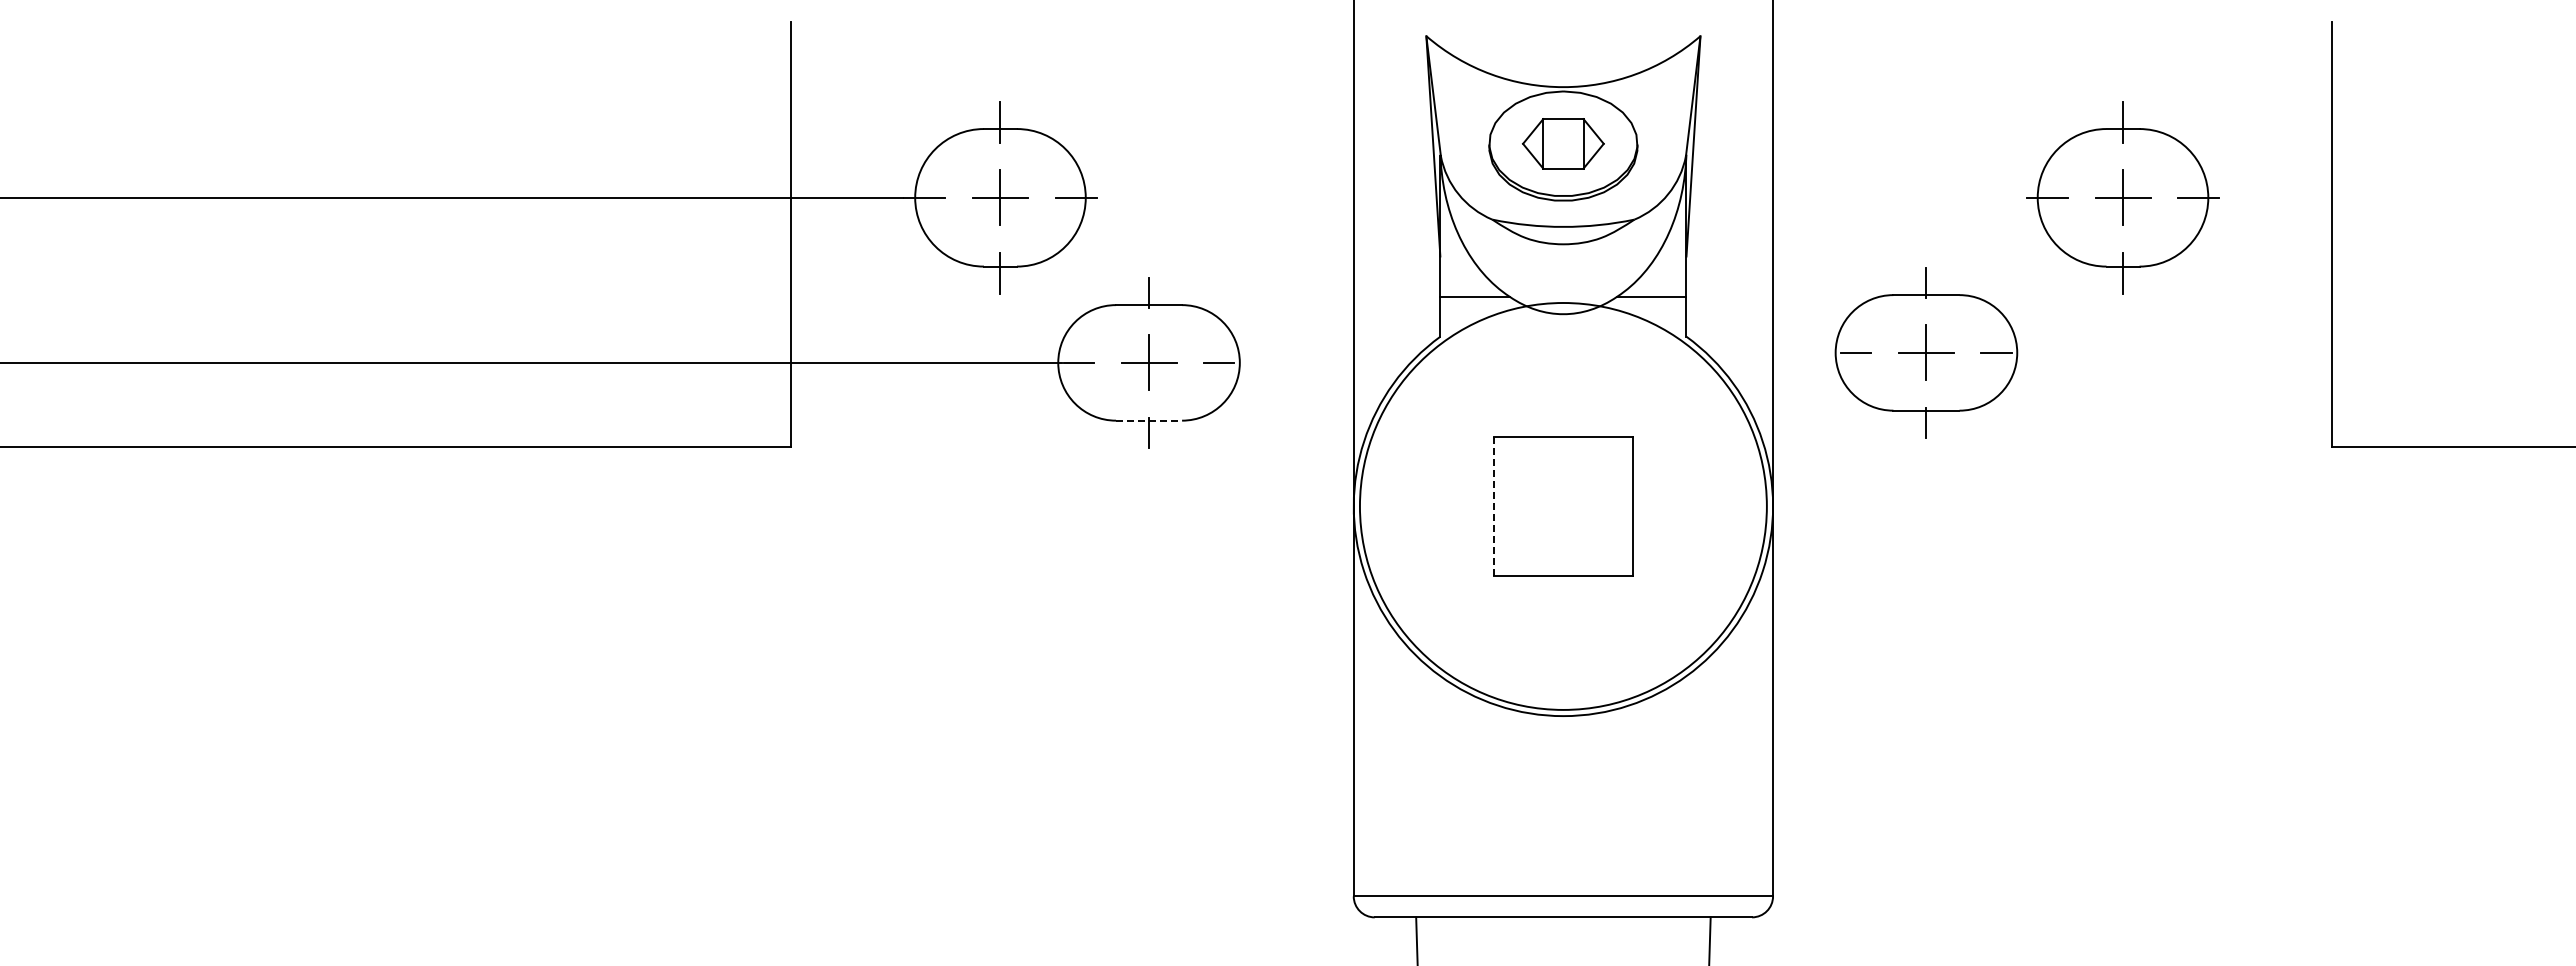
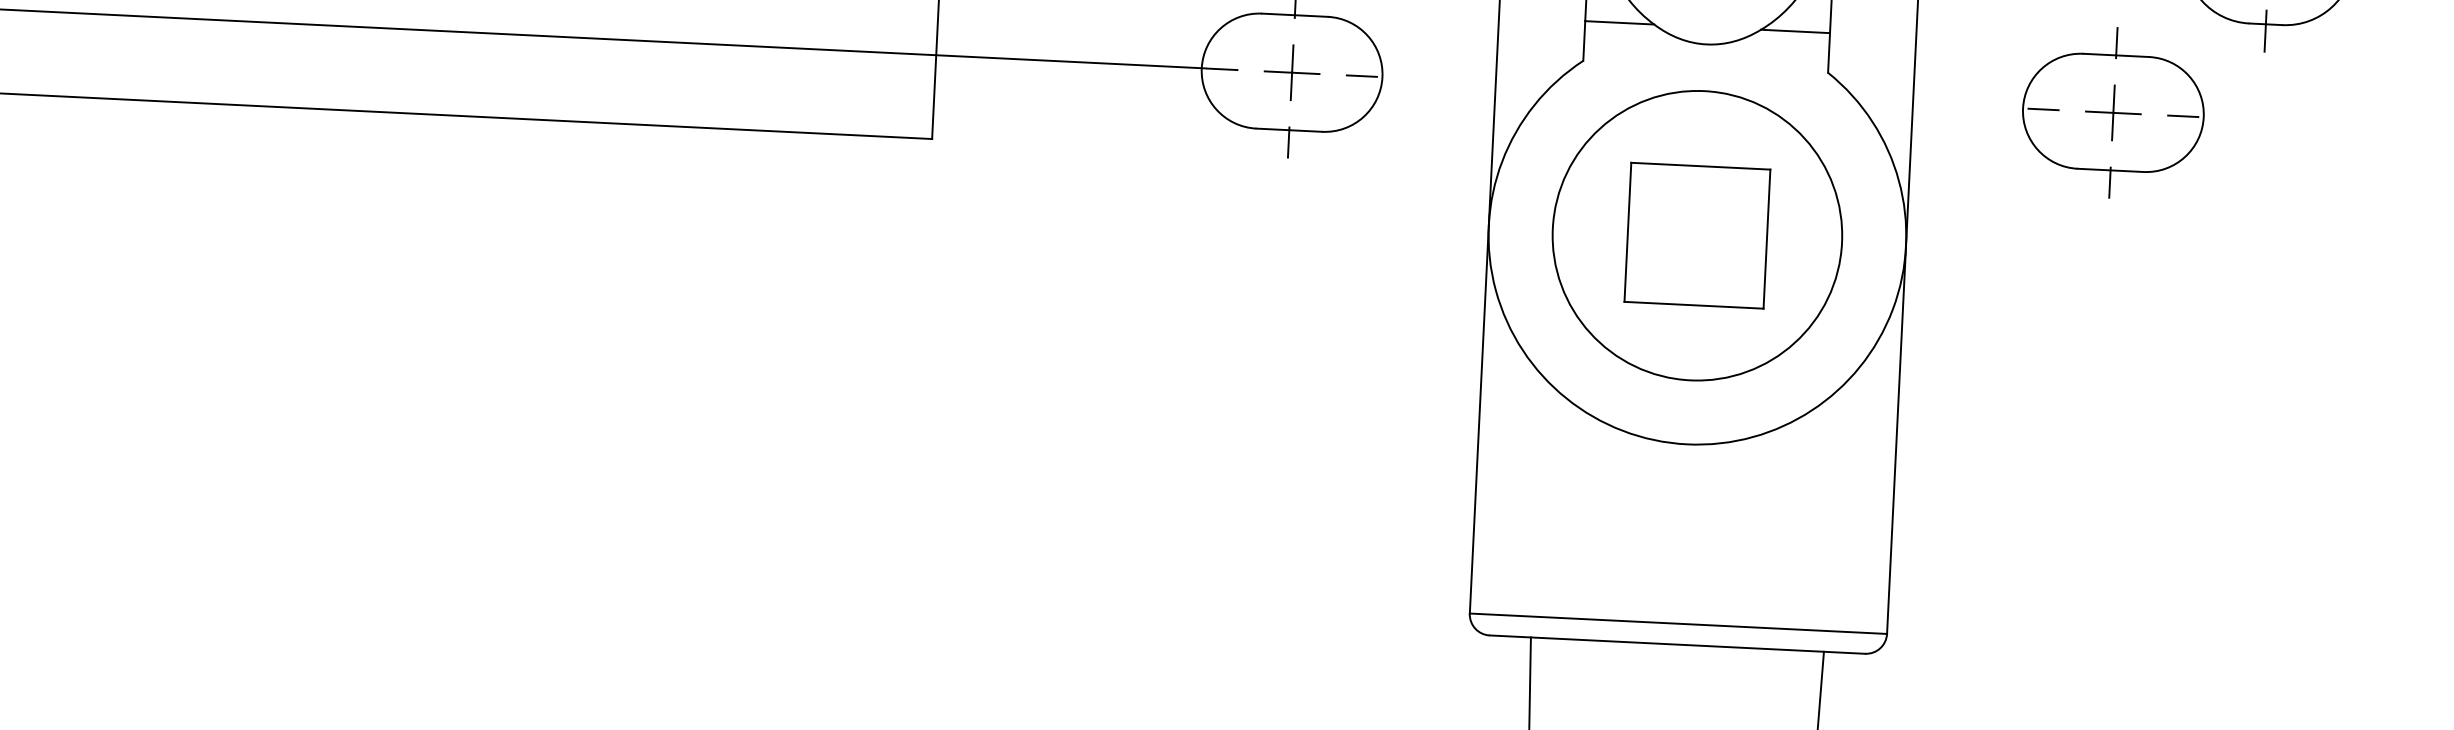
part: (1926, 352) -> (2113, 112), moved
line: (1149, 420) -> (1289, 130), dashed -> solid
line: (1493, 506) -> (1627, 232), dashed -> solid
circle: (1563, 506) -> (1697, 235), size x0.71

